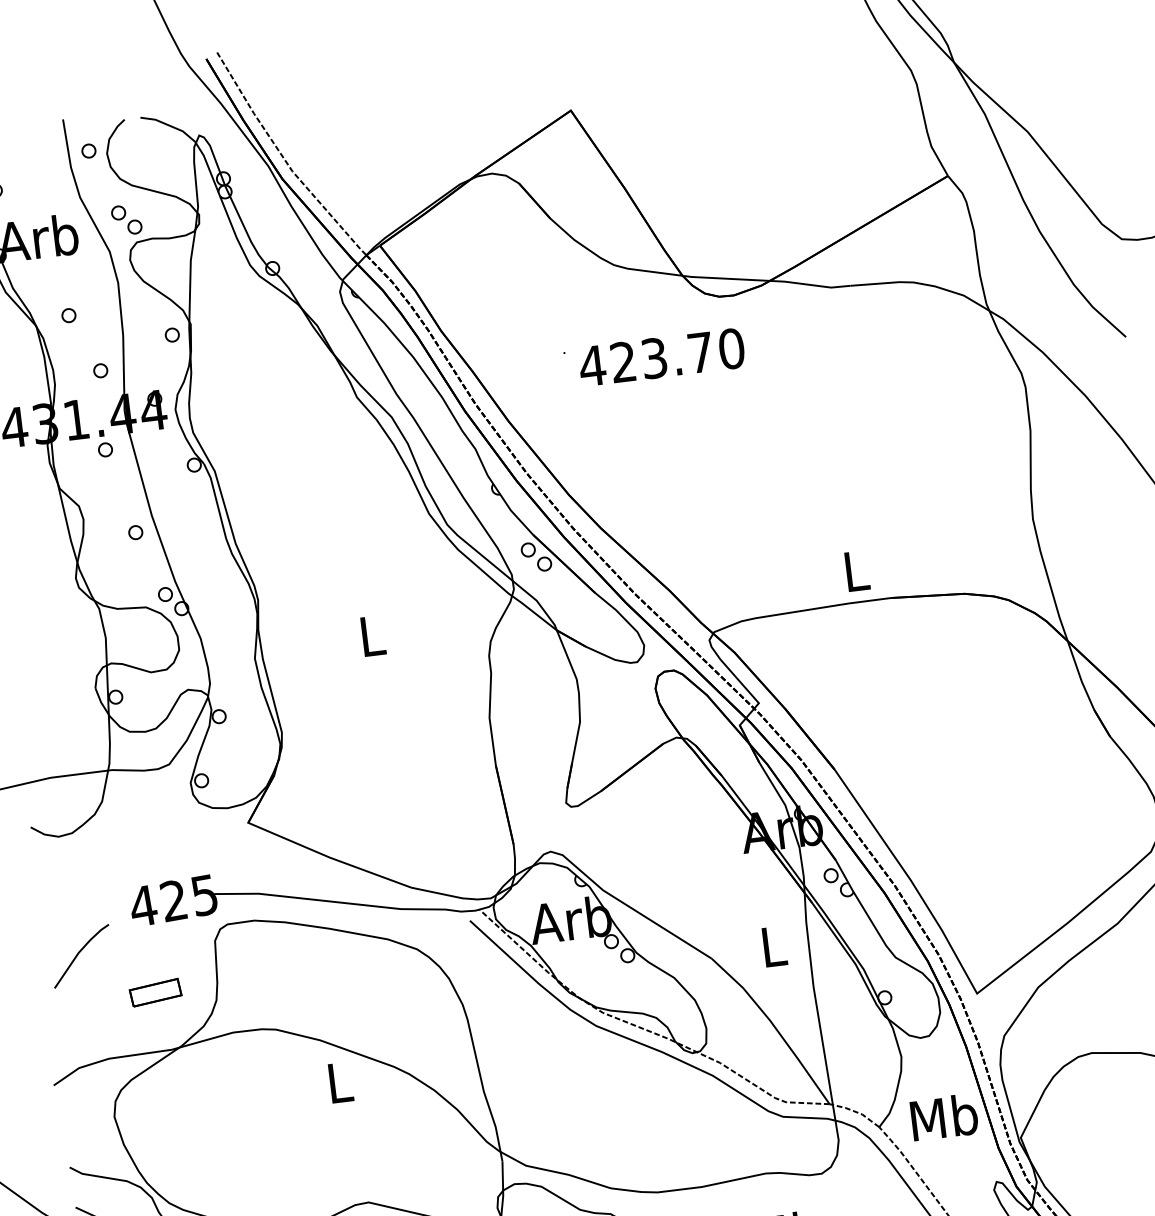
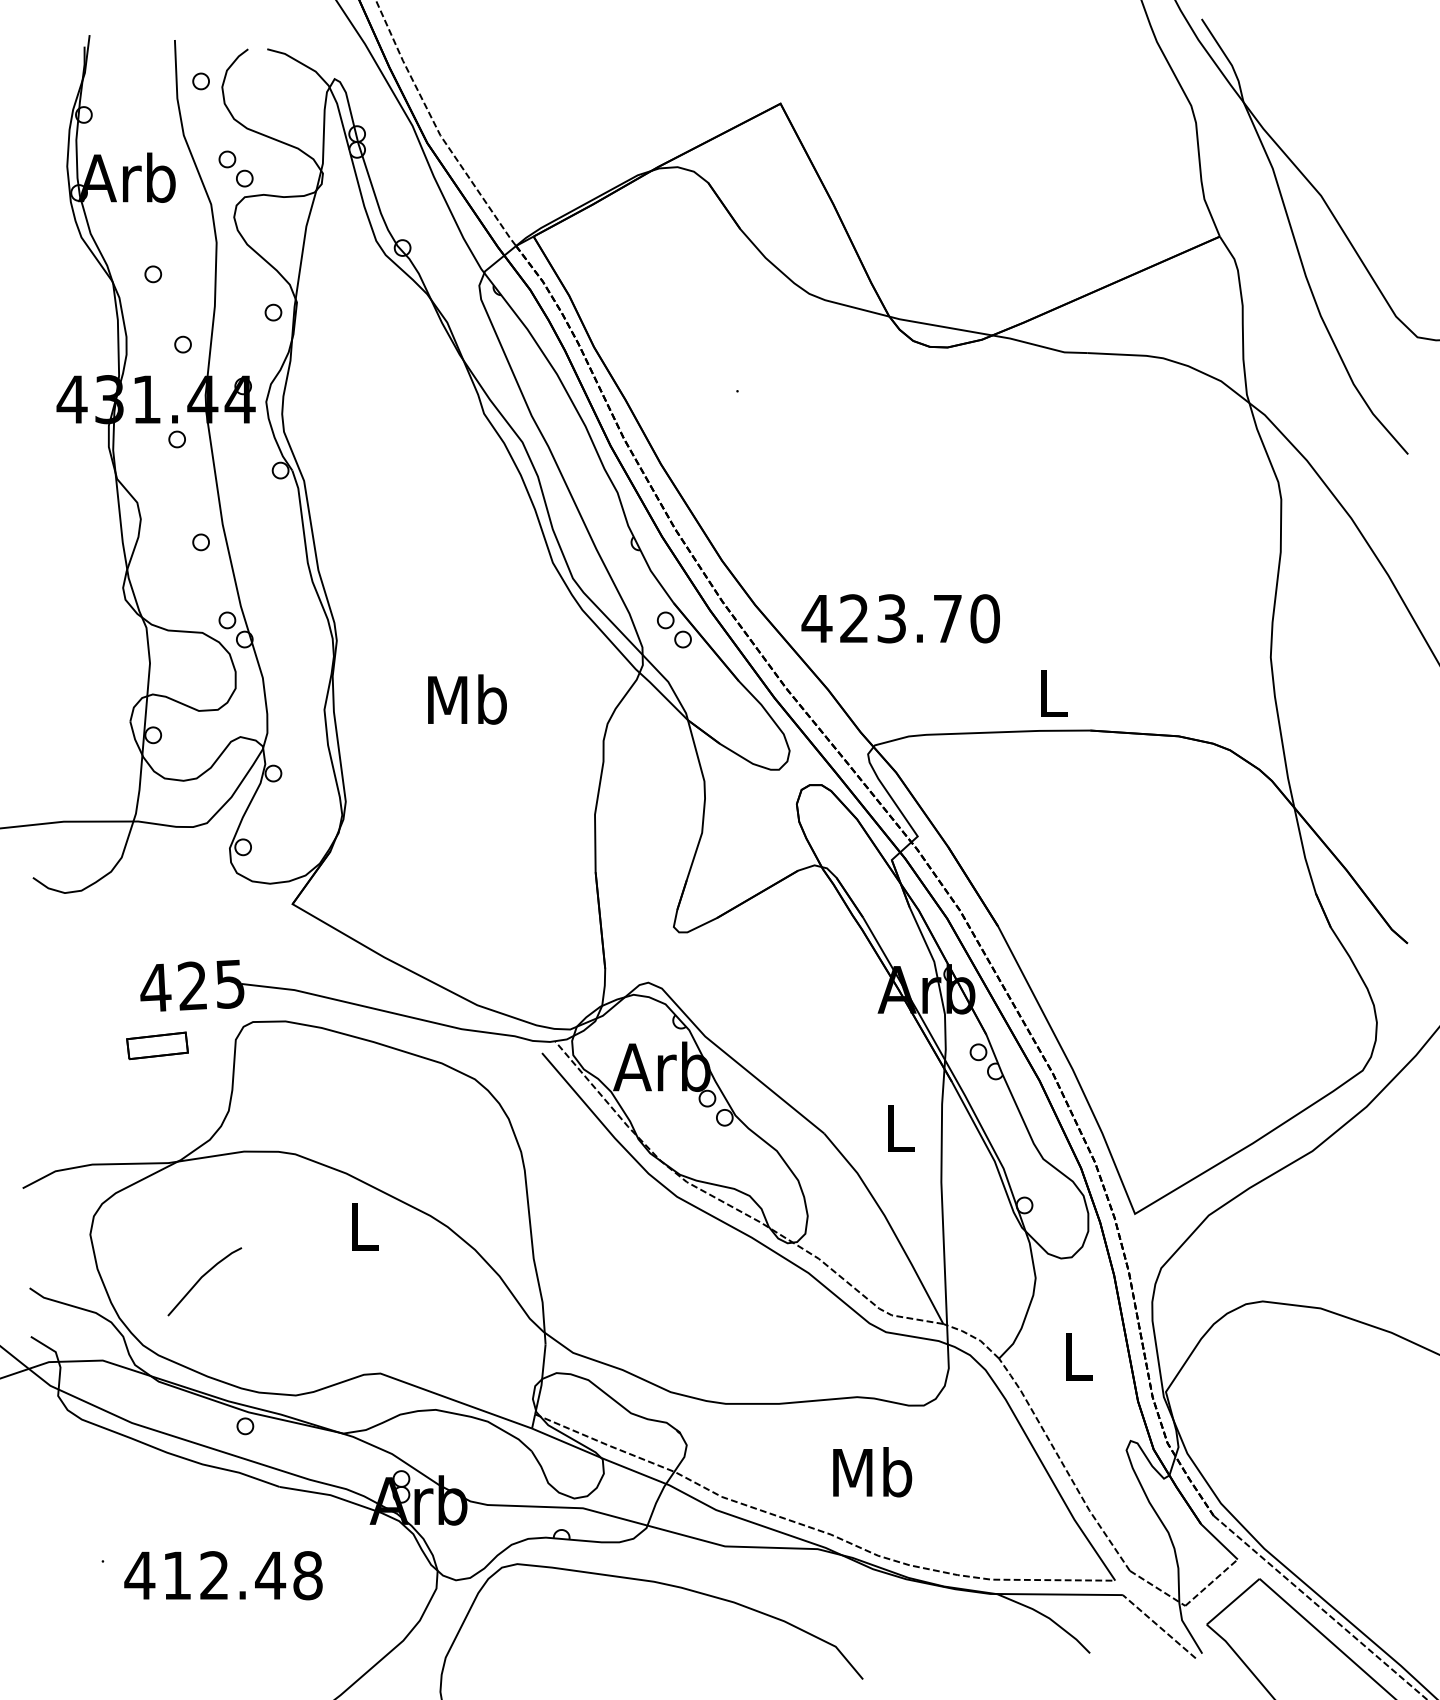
text: (661, 357) -> (900, 618), moved
text: (372, 635) -> (467, 699), L -> Mb
line: (77, 955) -> (200, 1280), moved
part: (155, 992) -> (157, 1045), moved
text: (943, 1117) -> (1077, 1356), Mb -> L

